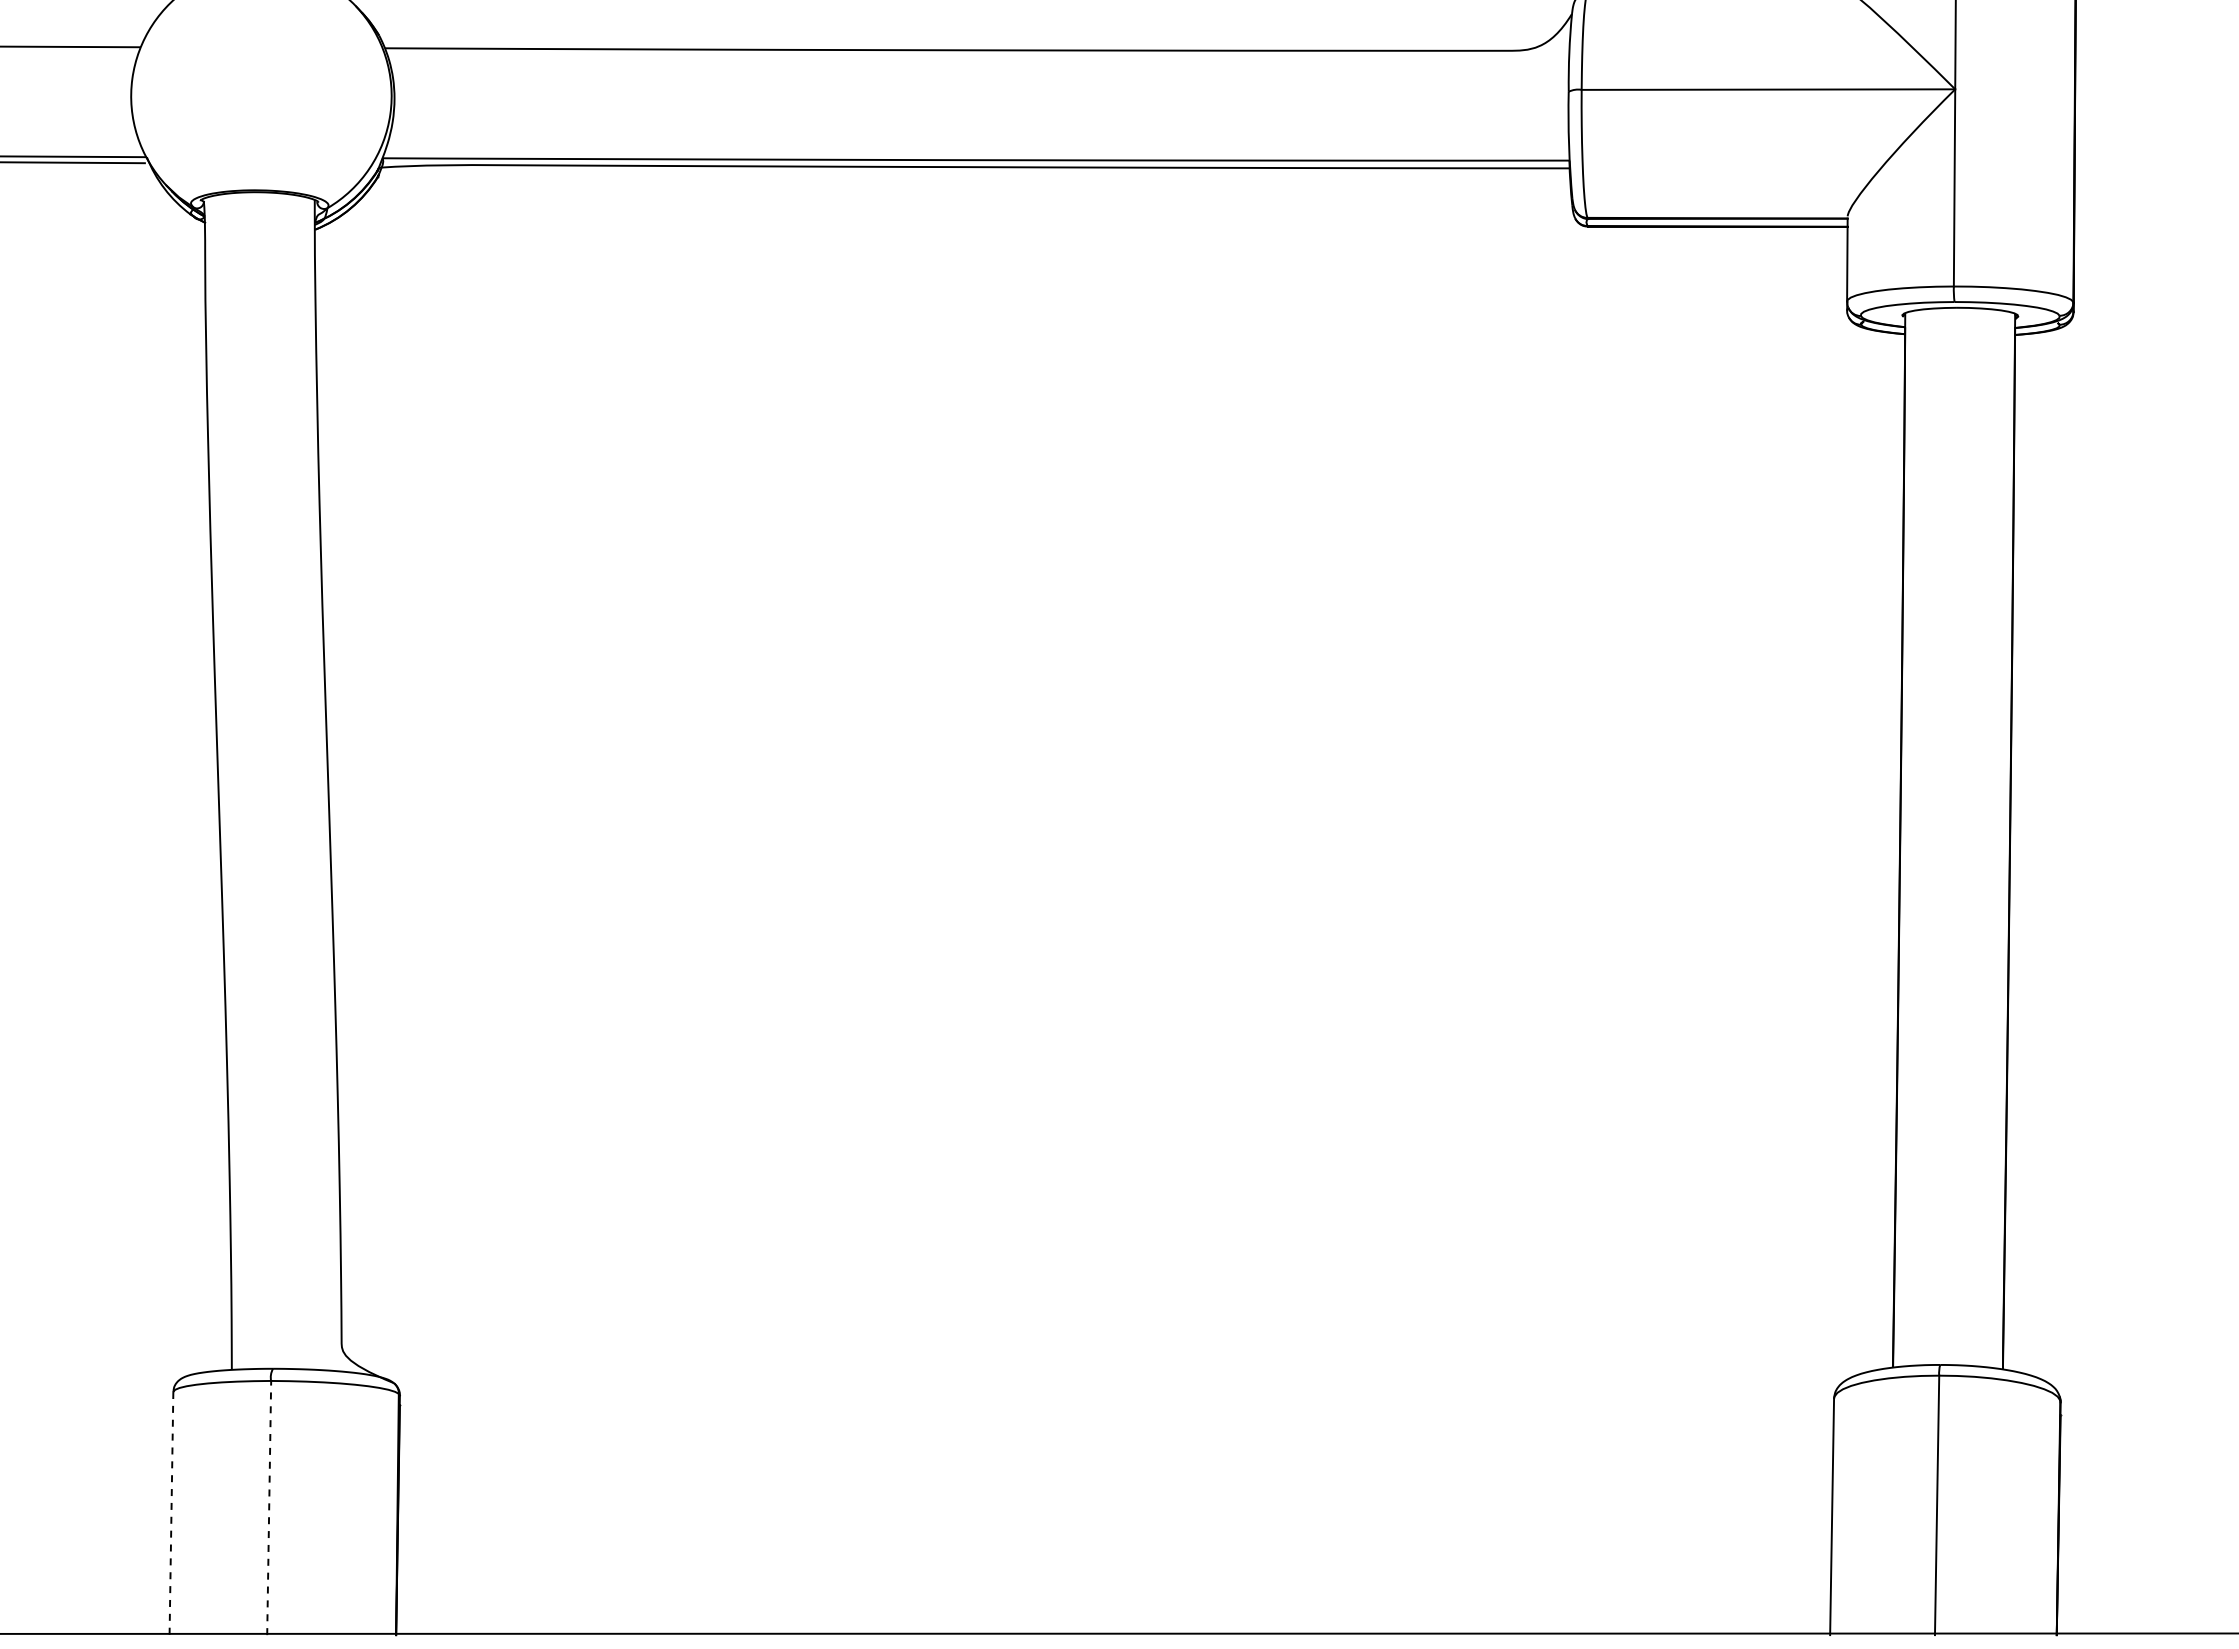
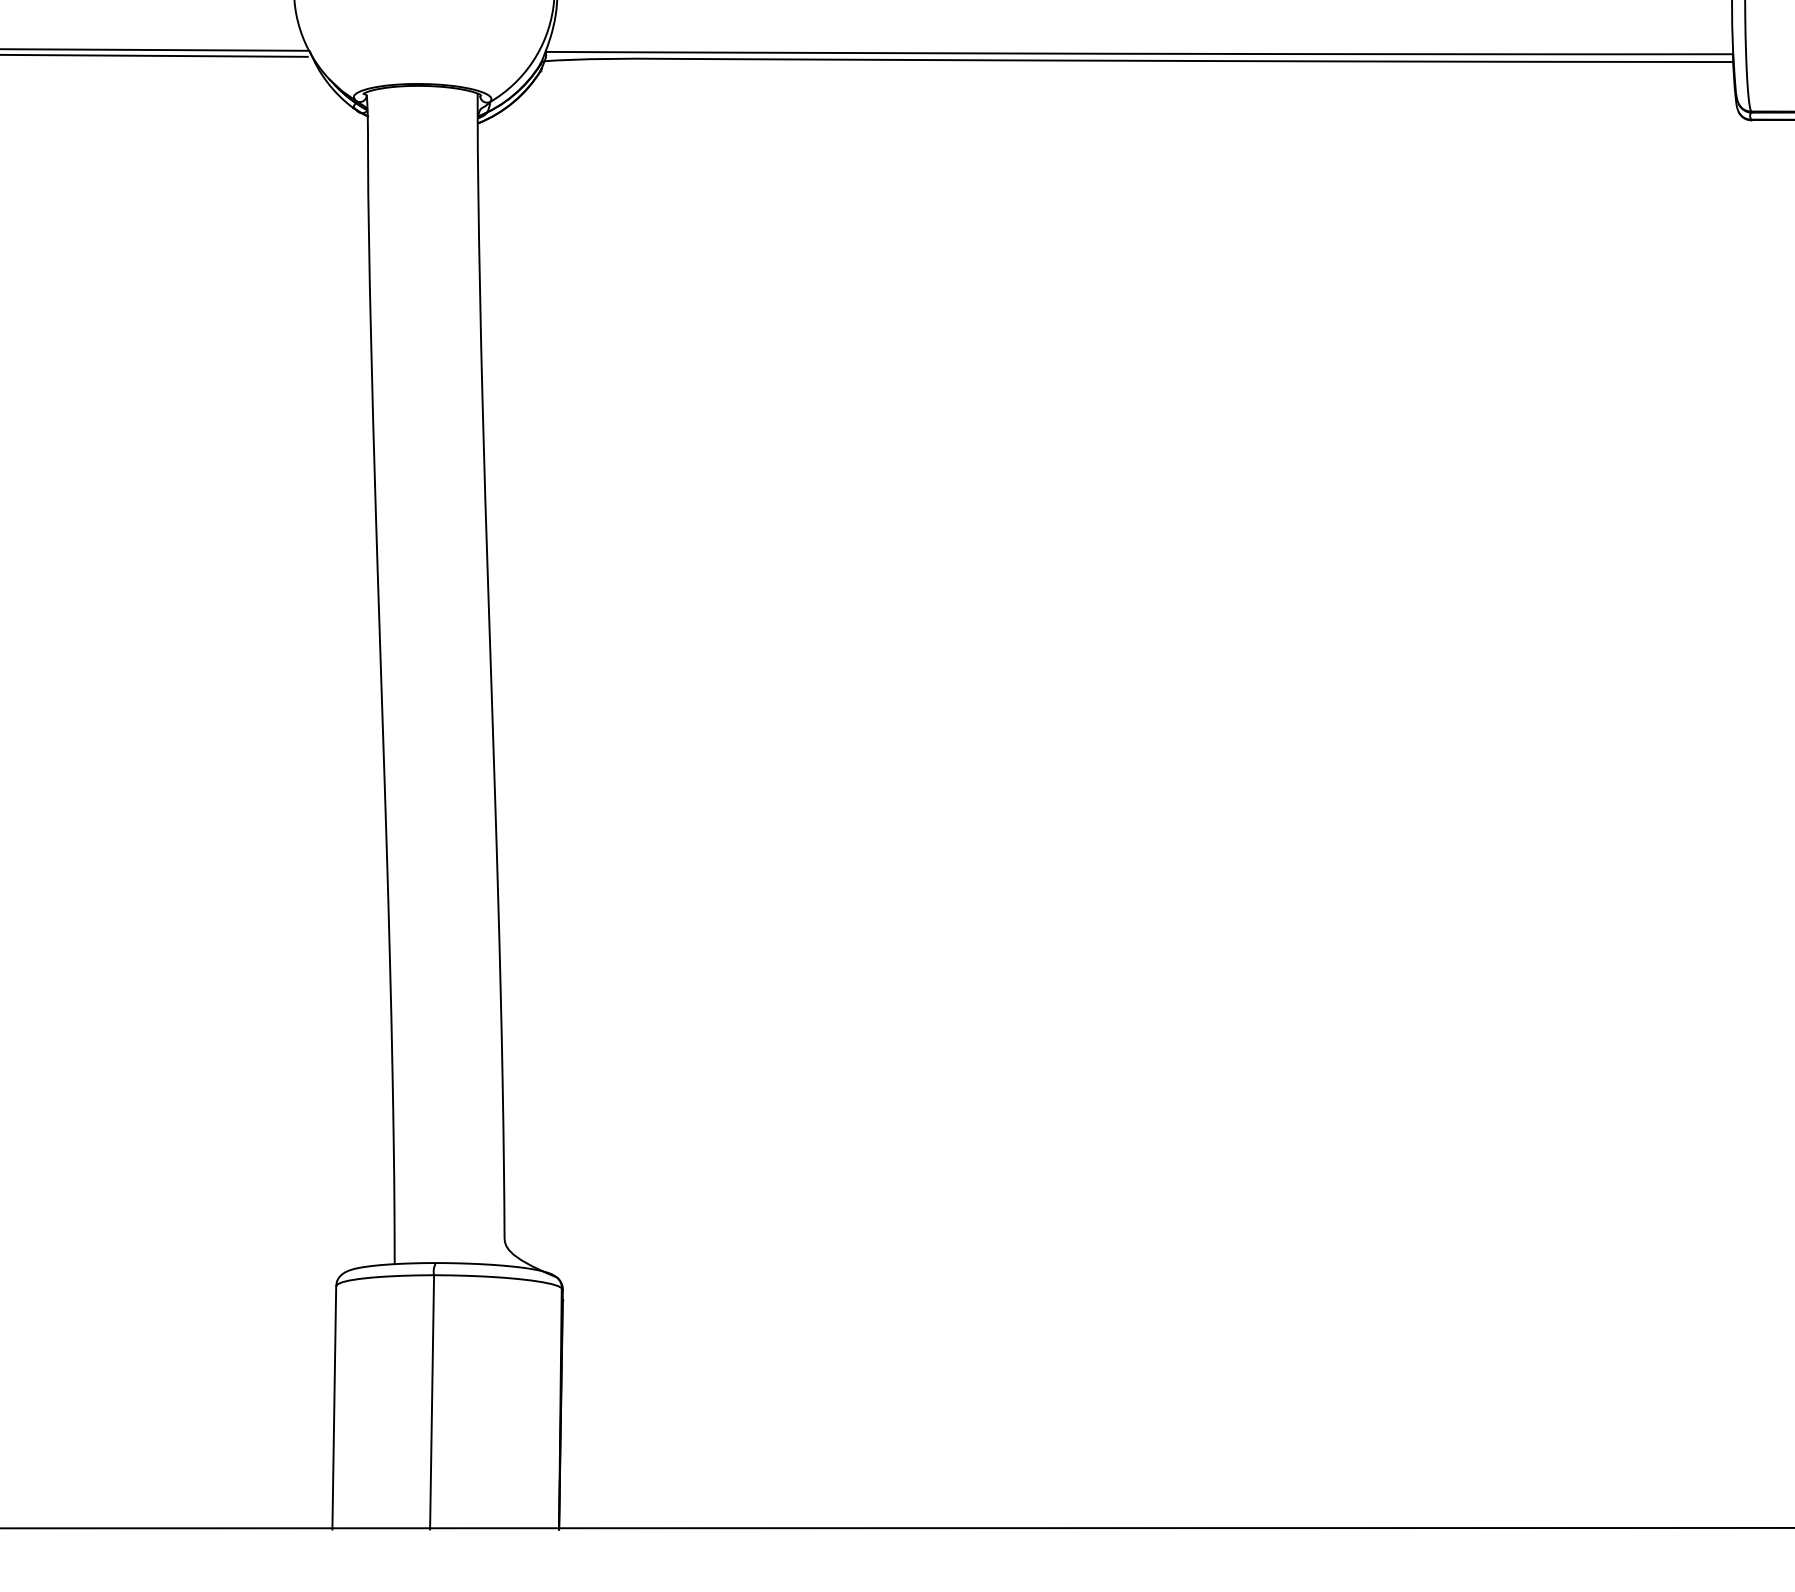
line: (269, 1507) -> (432, 1401), dashed -> solid
line: (171, 1513) -> (334, 1407), dashed -> solid

